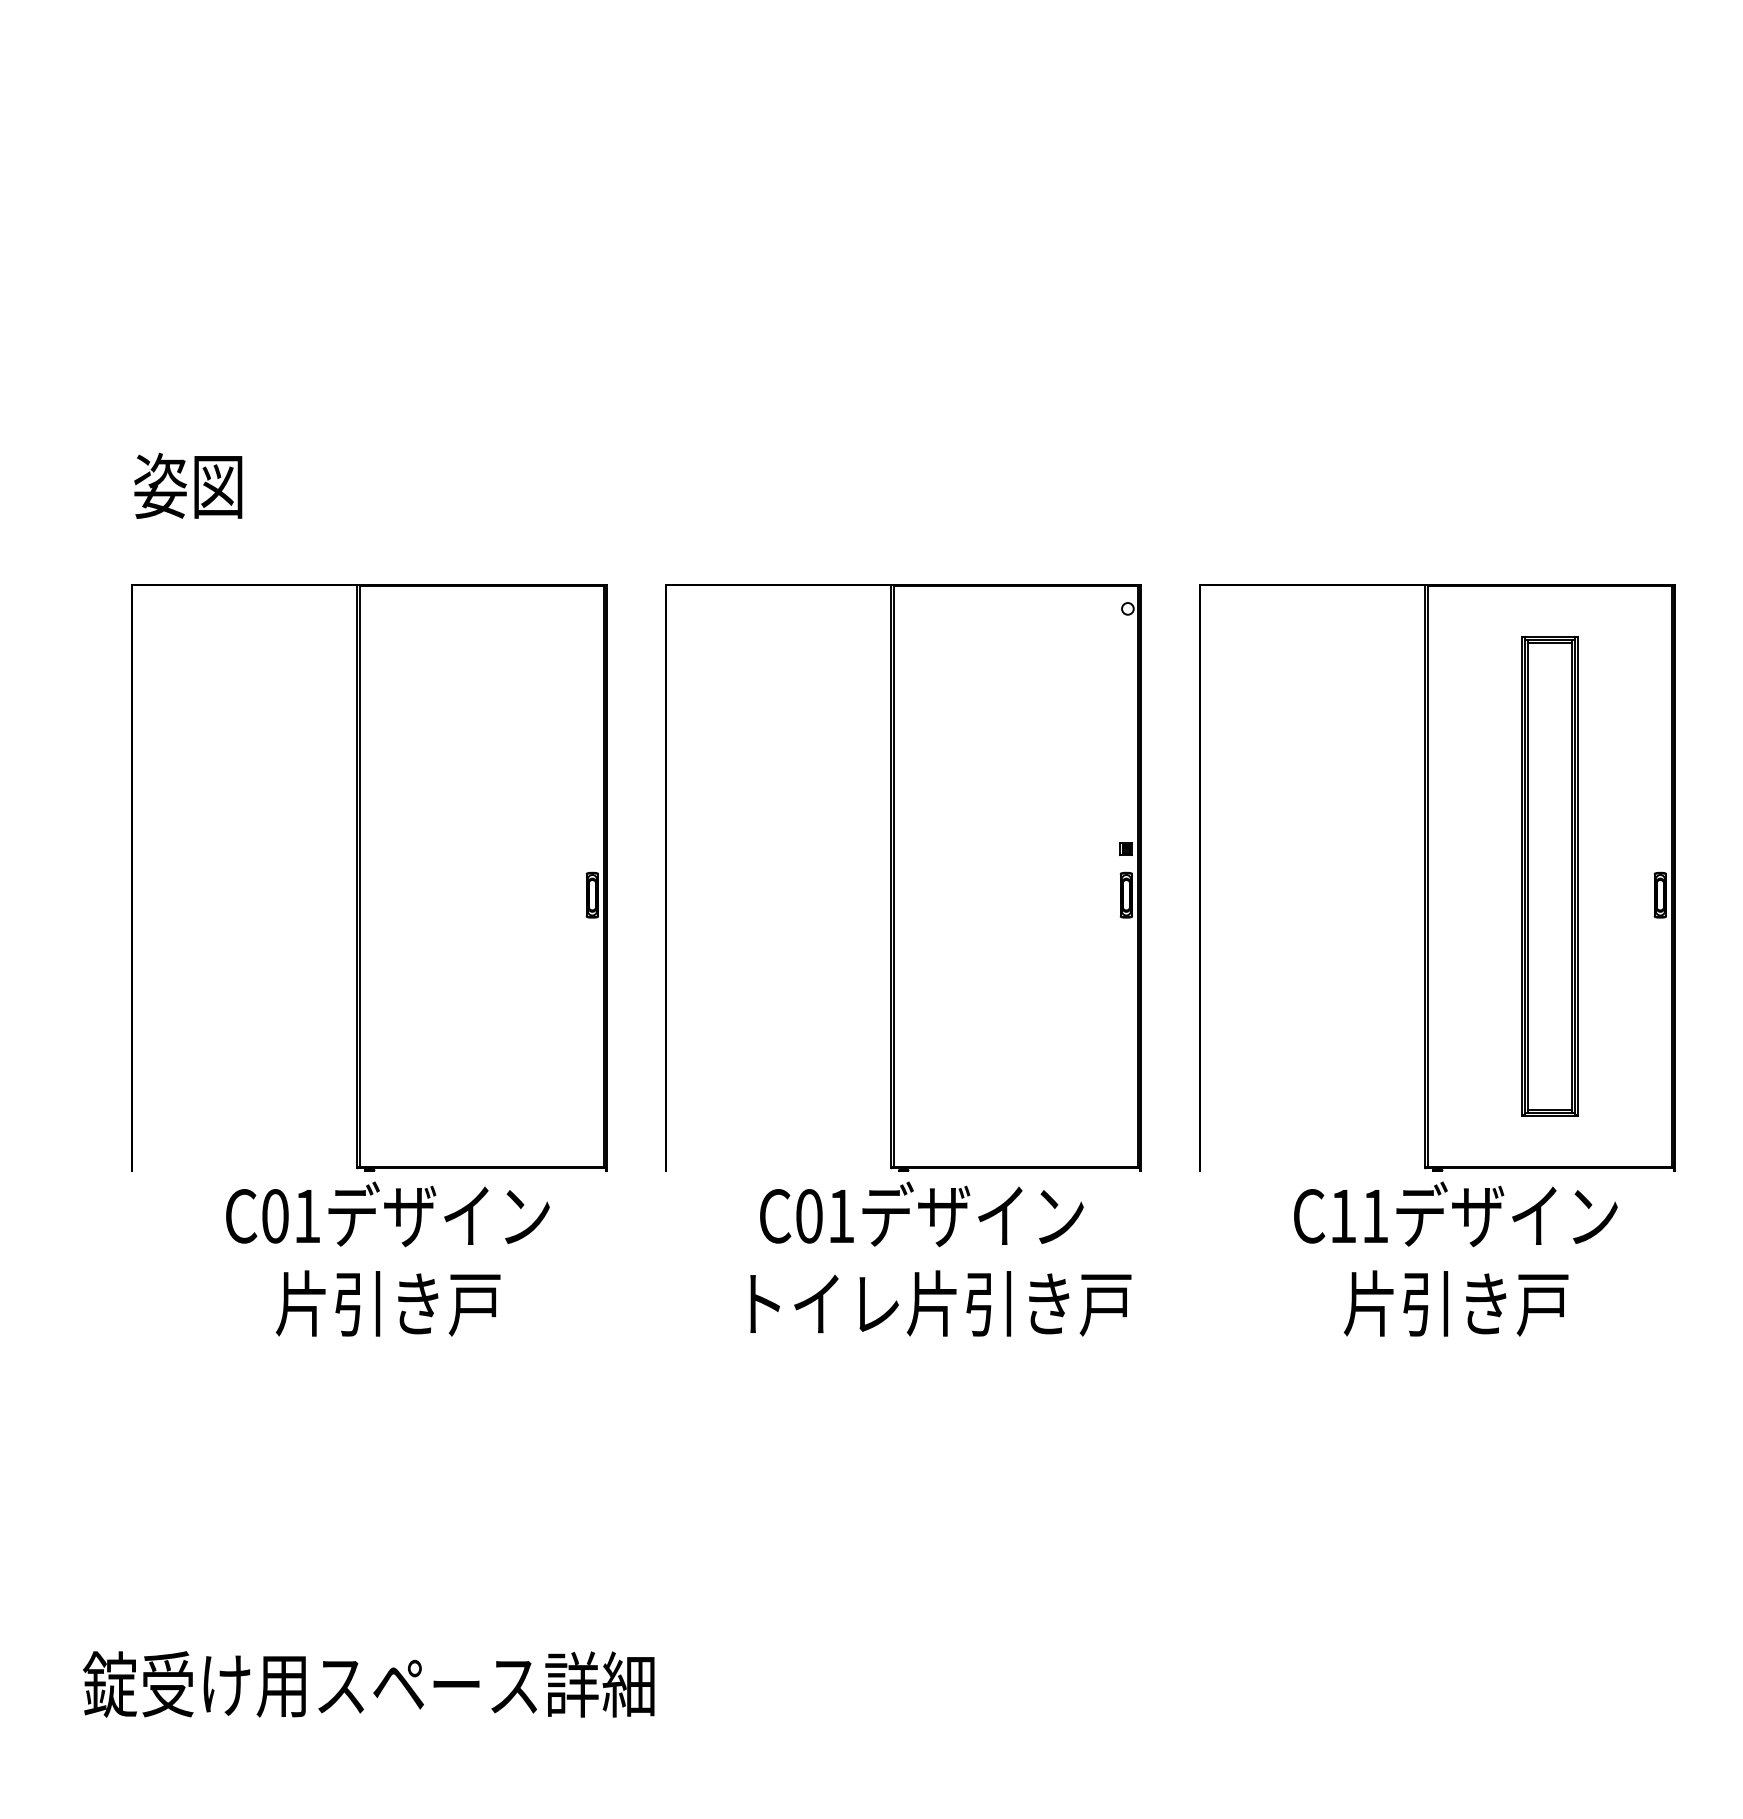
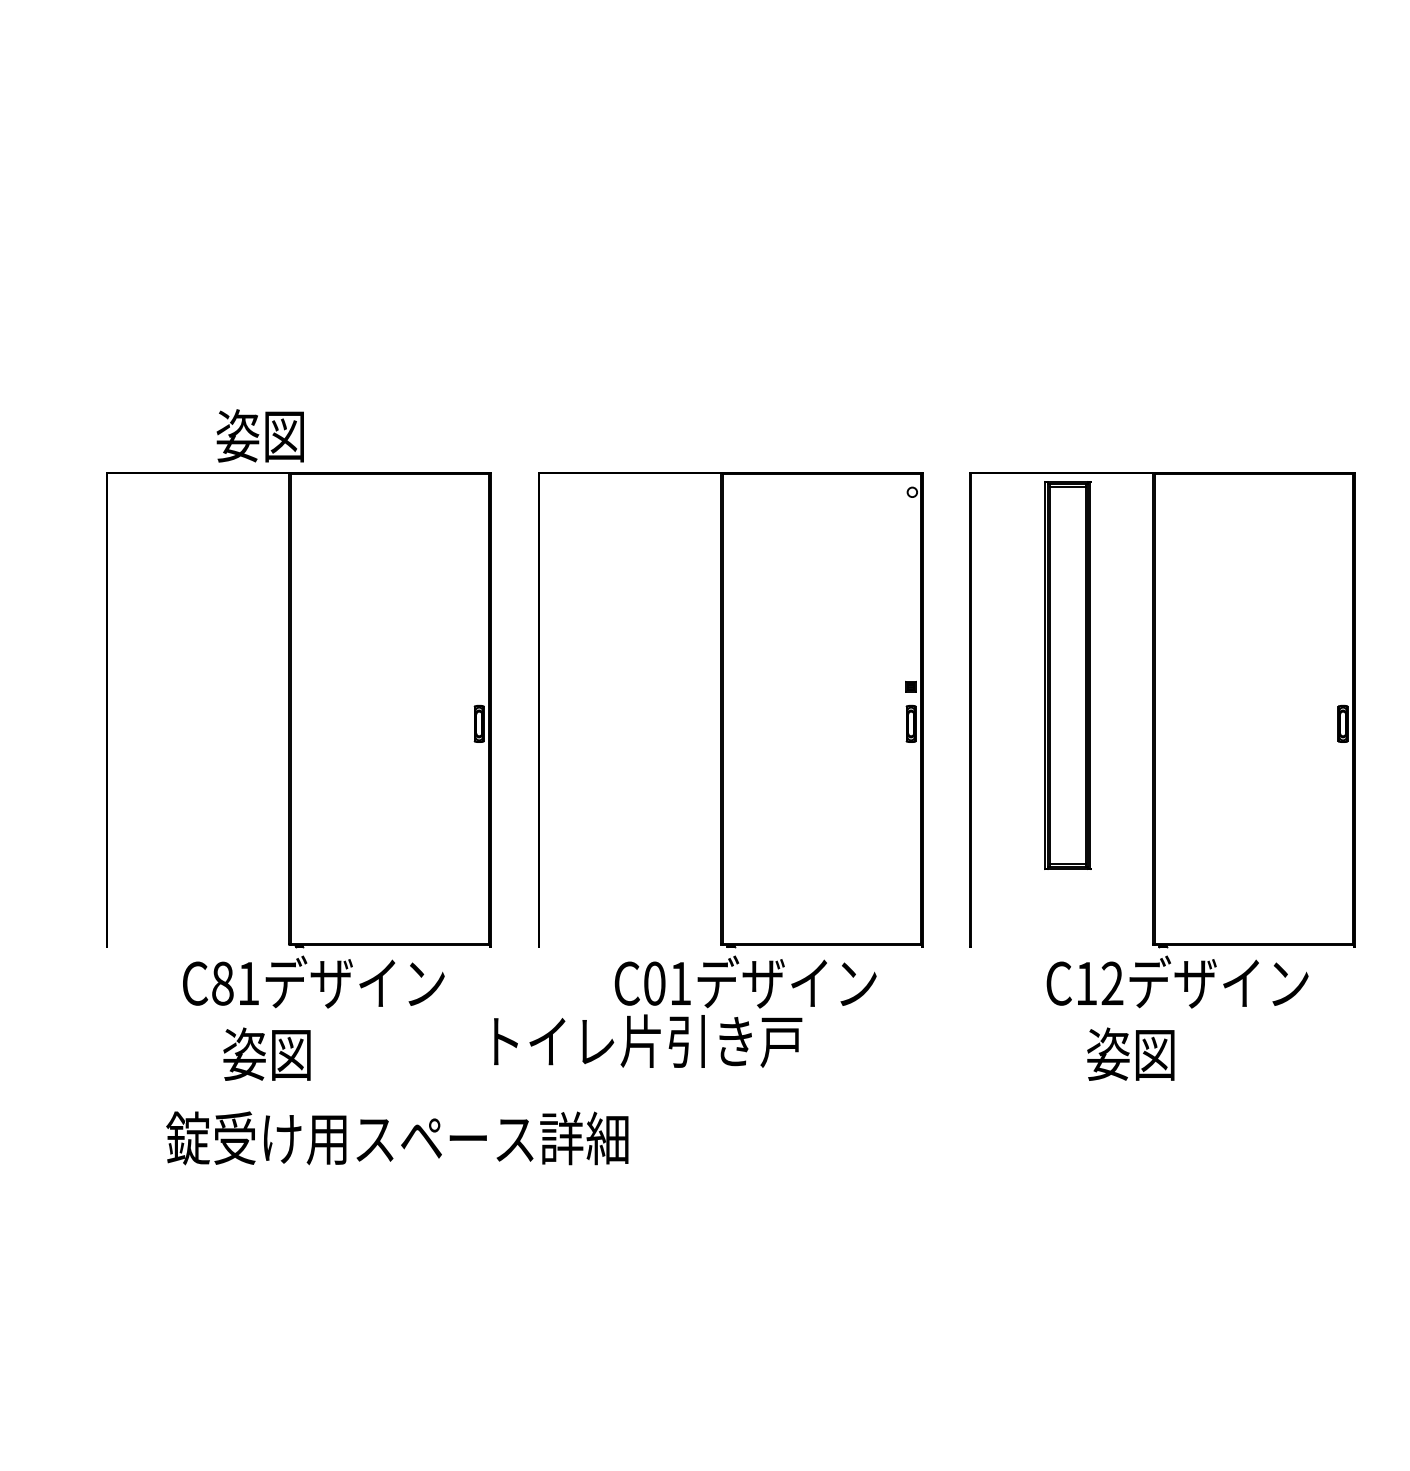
text: (187, 485) -> (259, 435), moved
part: (1549, 876) -> (1067, 675), moved
text: (1375, 1214) -> (1112, 982), C11 -> C12
text: (274, 1216) -> (222, 983), C01 -> C81
text: (387, 1302) -> (313, 1053), 片引き戸 -> 姿図
text: (941, 1302) -> (648, 1040), moved
text: (1455, 1302) -> (1177, 1053), 片引き戸 -> 姿図
text: (368, 1684) -> (397, 1138), moved

